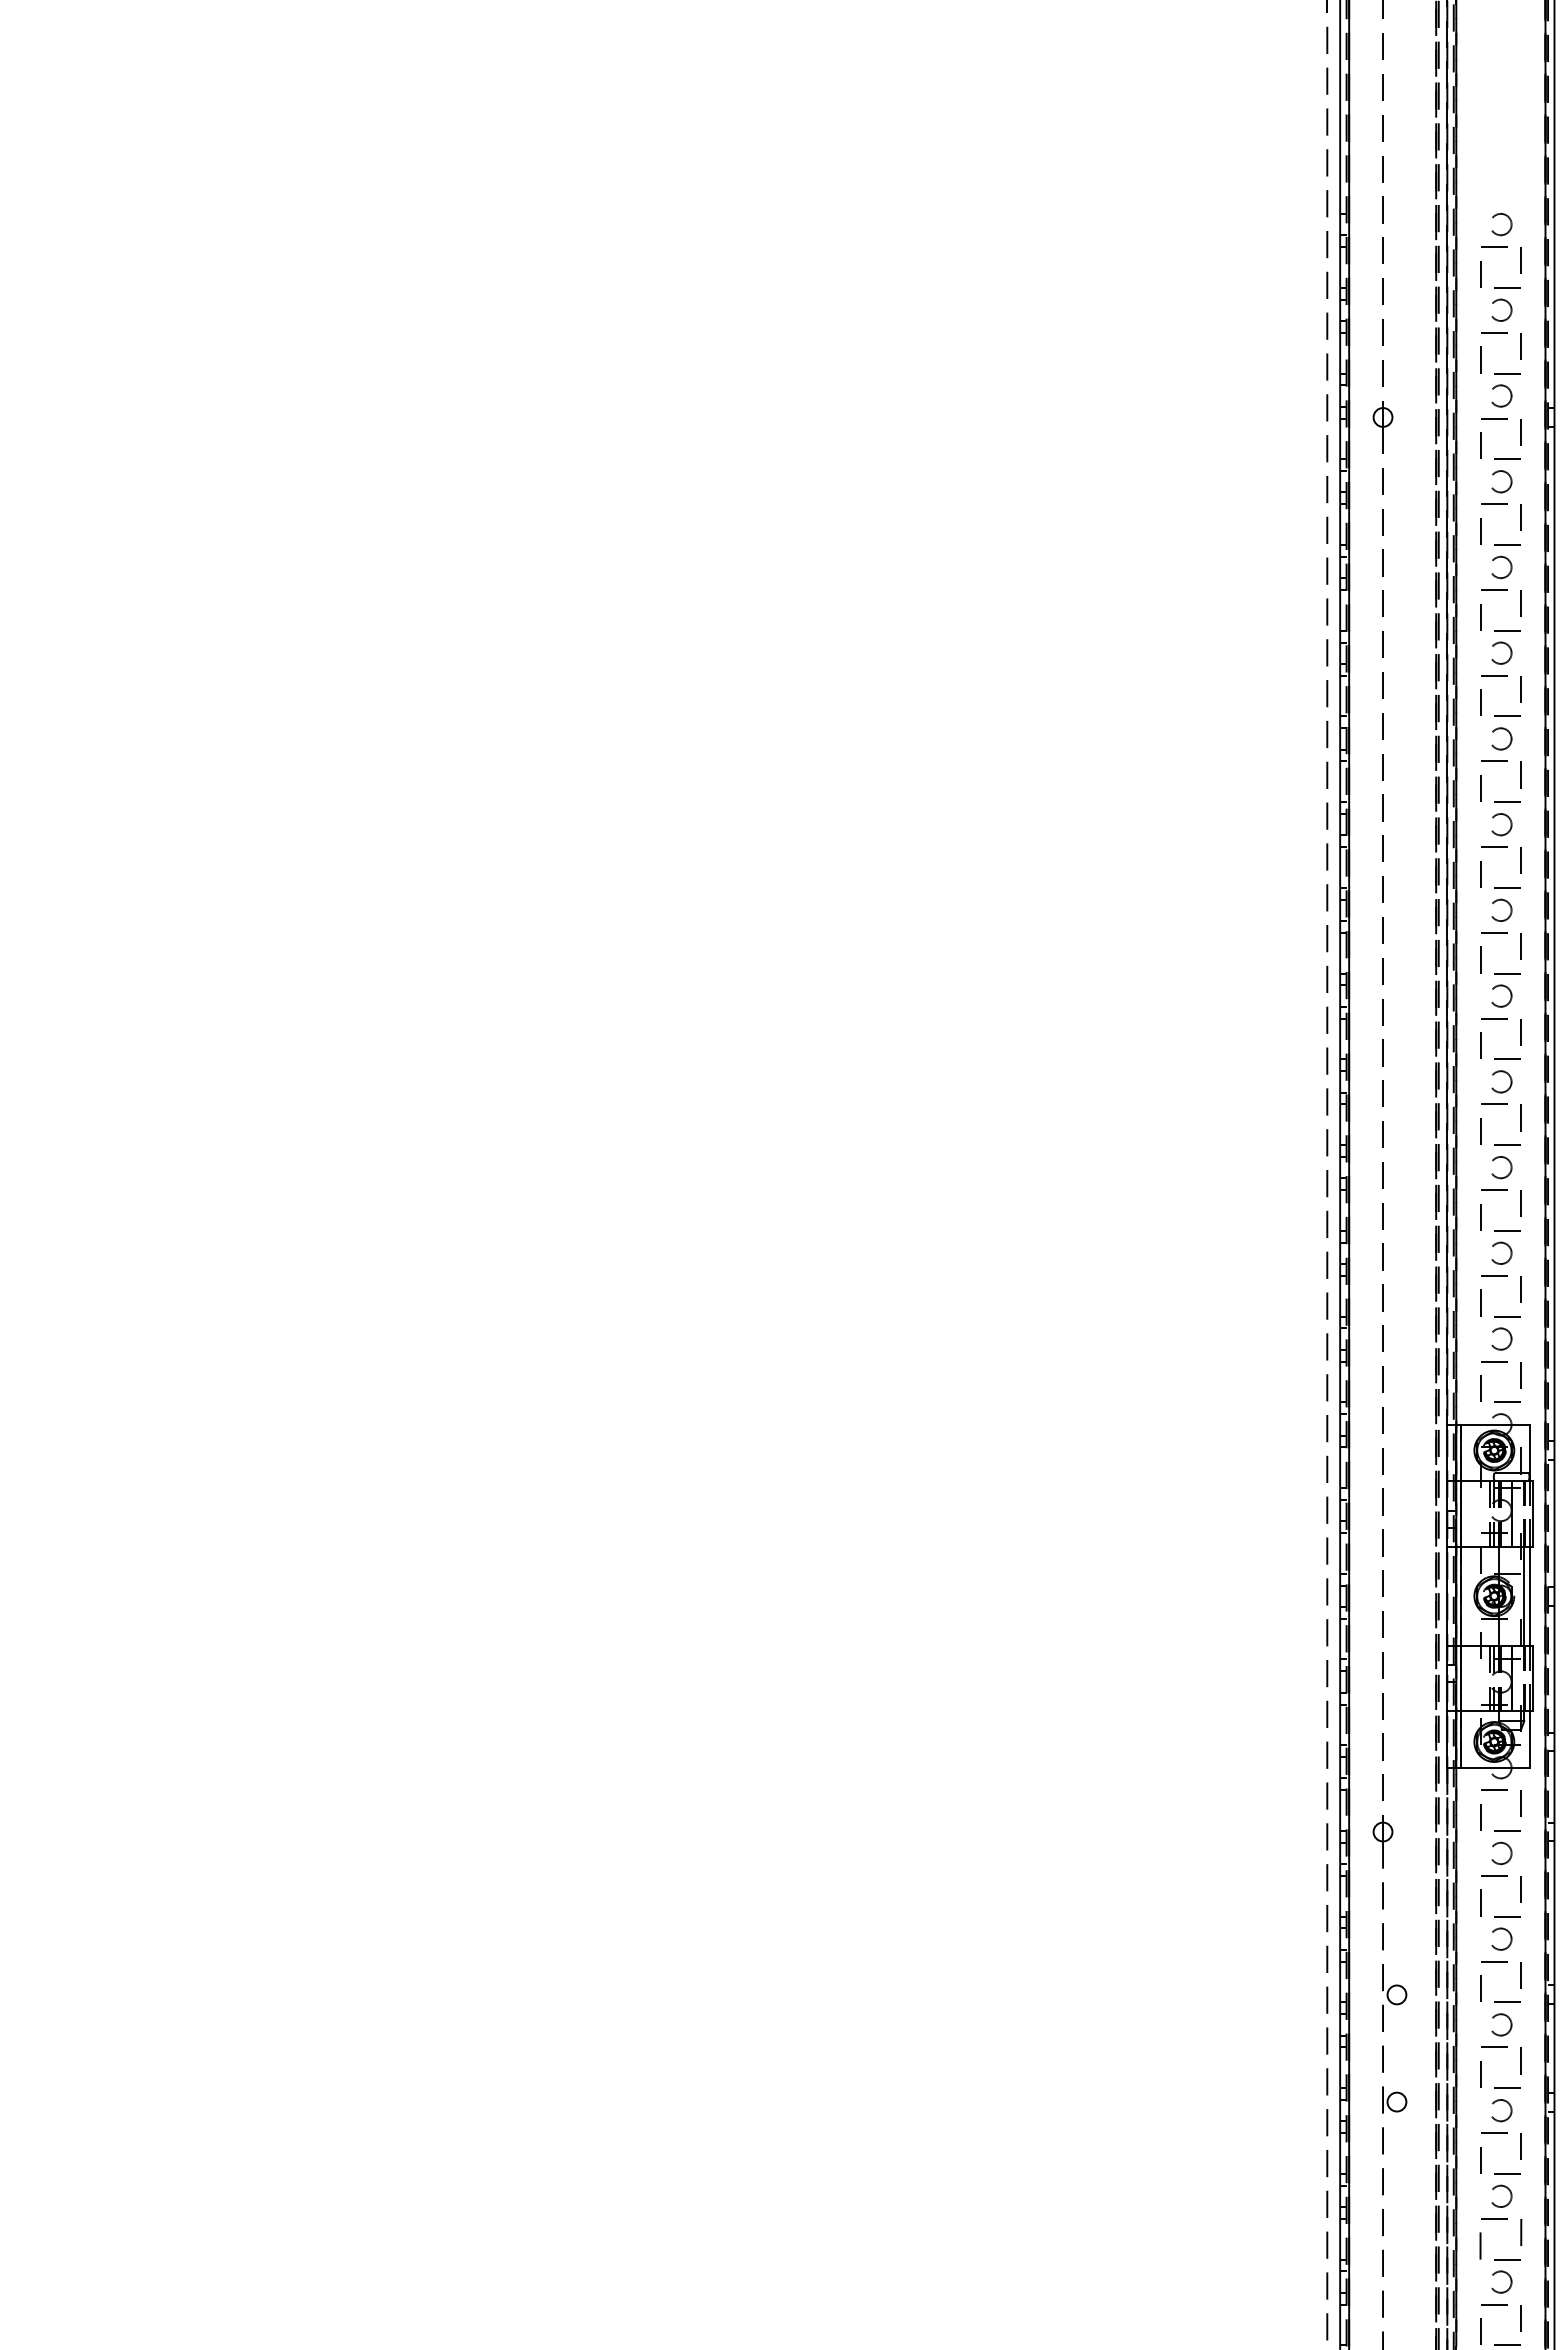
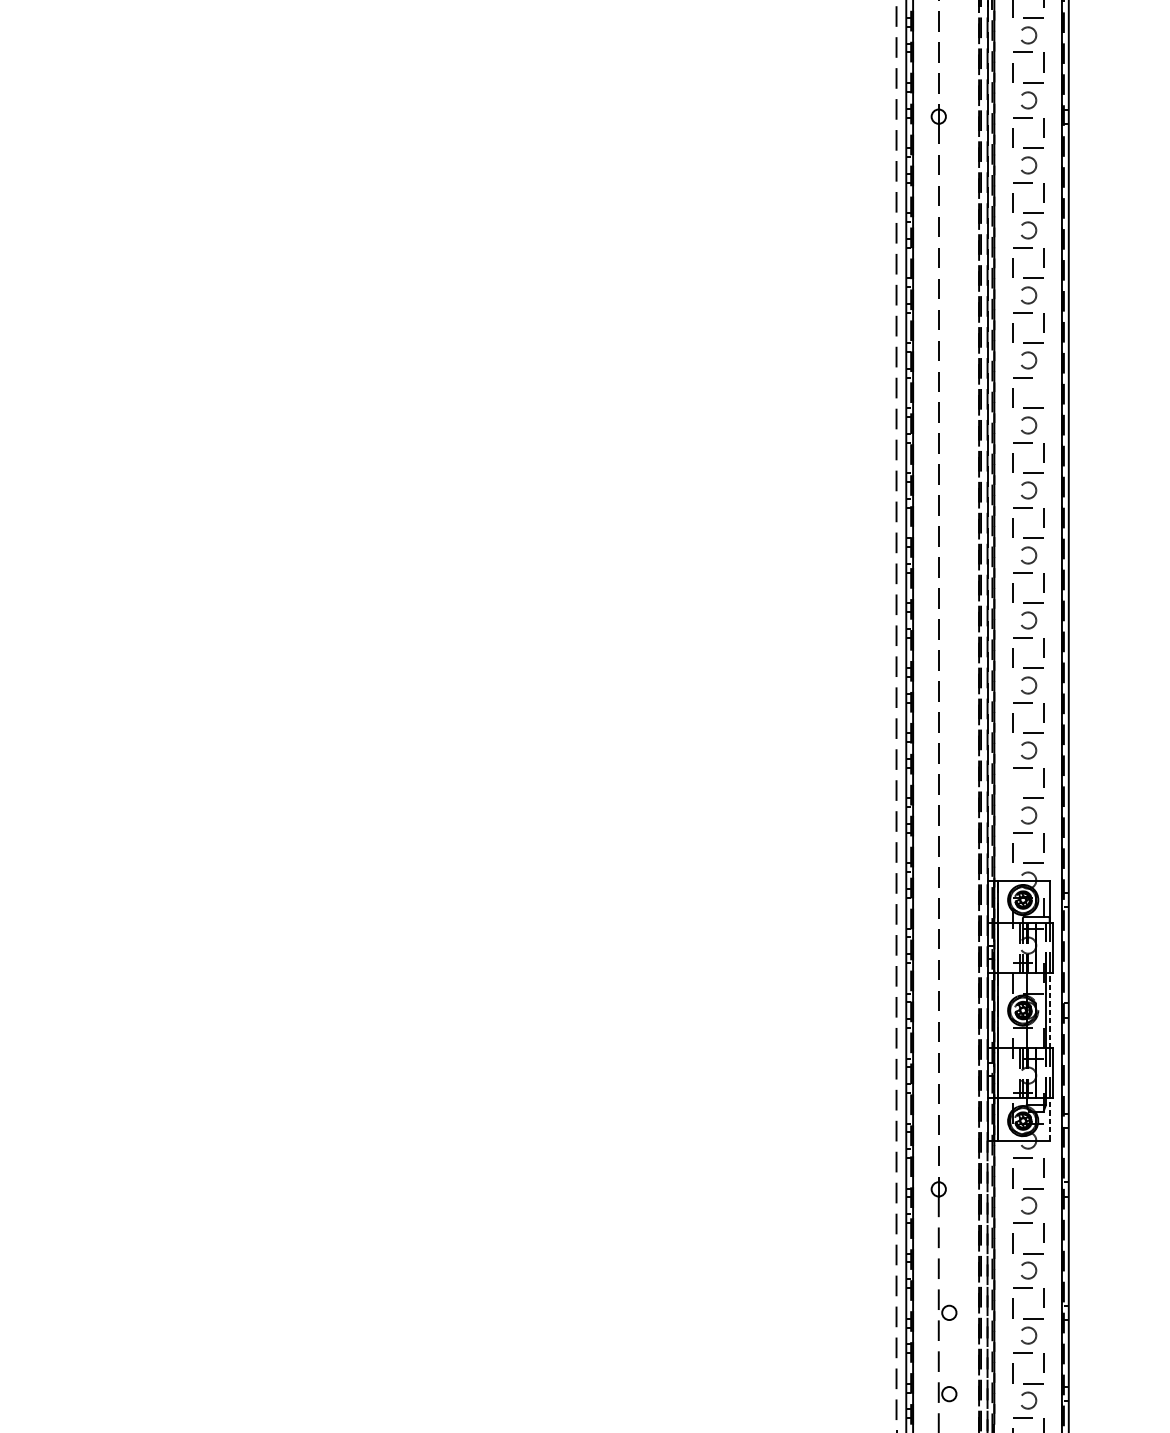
line: (1520, 774) -> (1043, 387), removed
line: (1480, 1302) -> (1012, 787), removed
line: (1530, 1596) -> (1050, 1010), solid -> dashed
line: (1530, 1739) -> (1050, 1119), solid -> dashed

